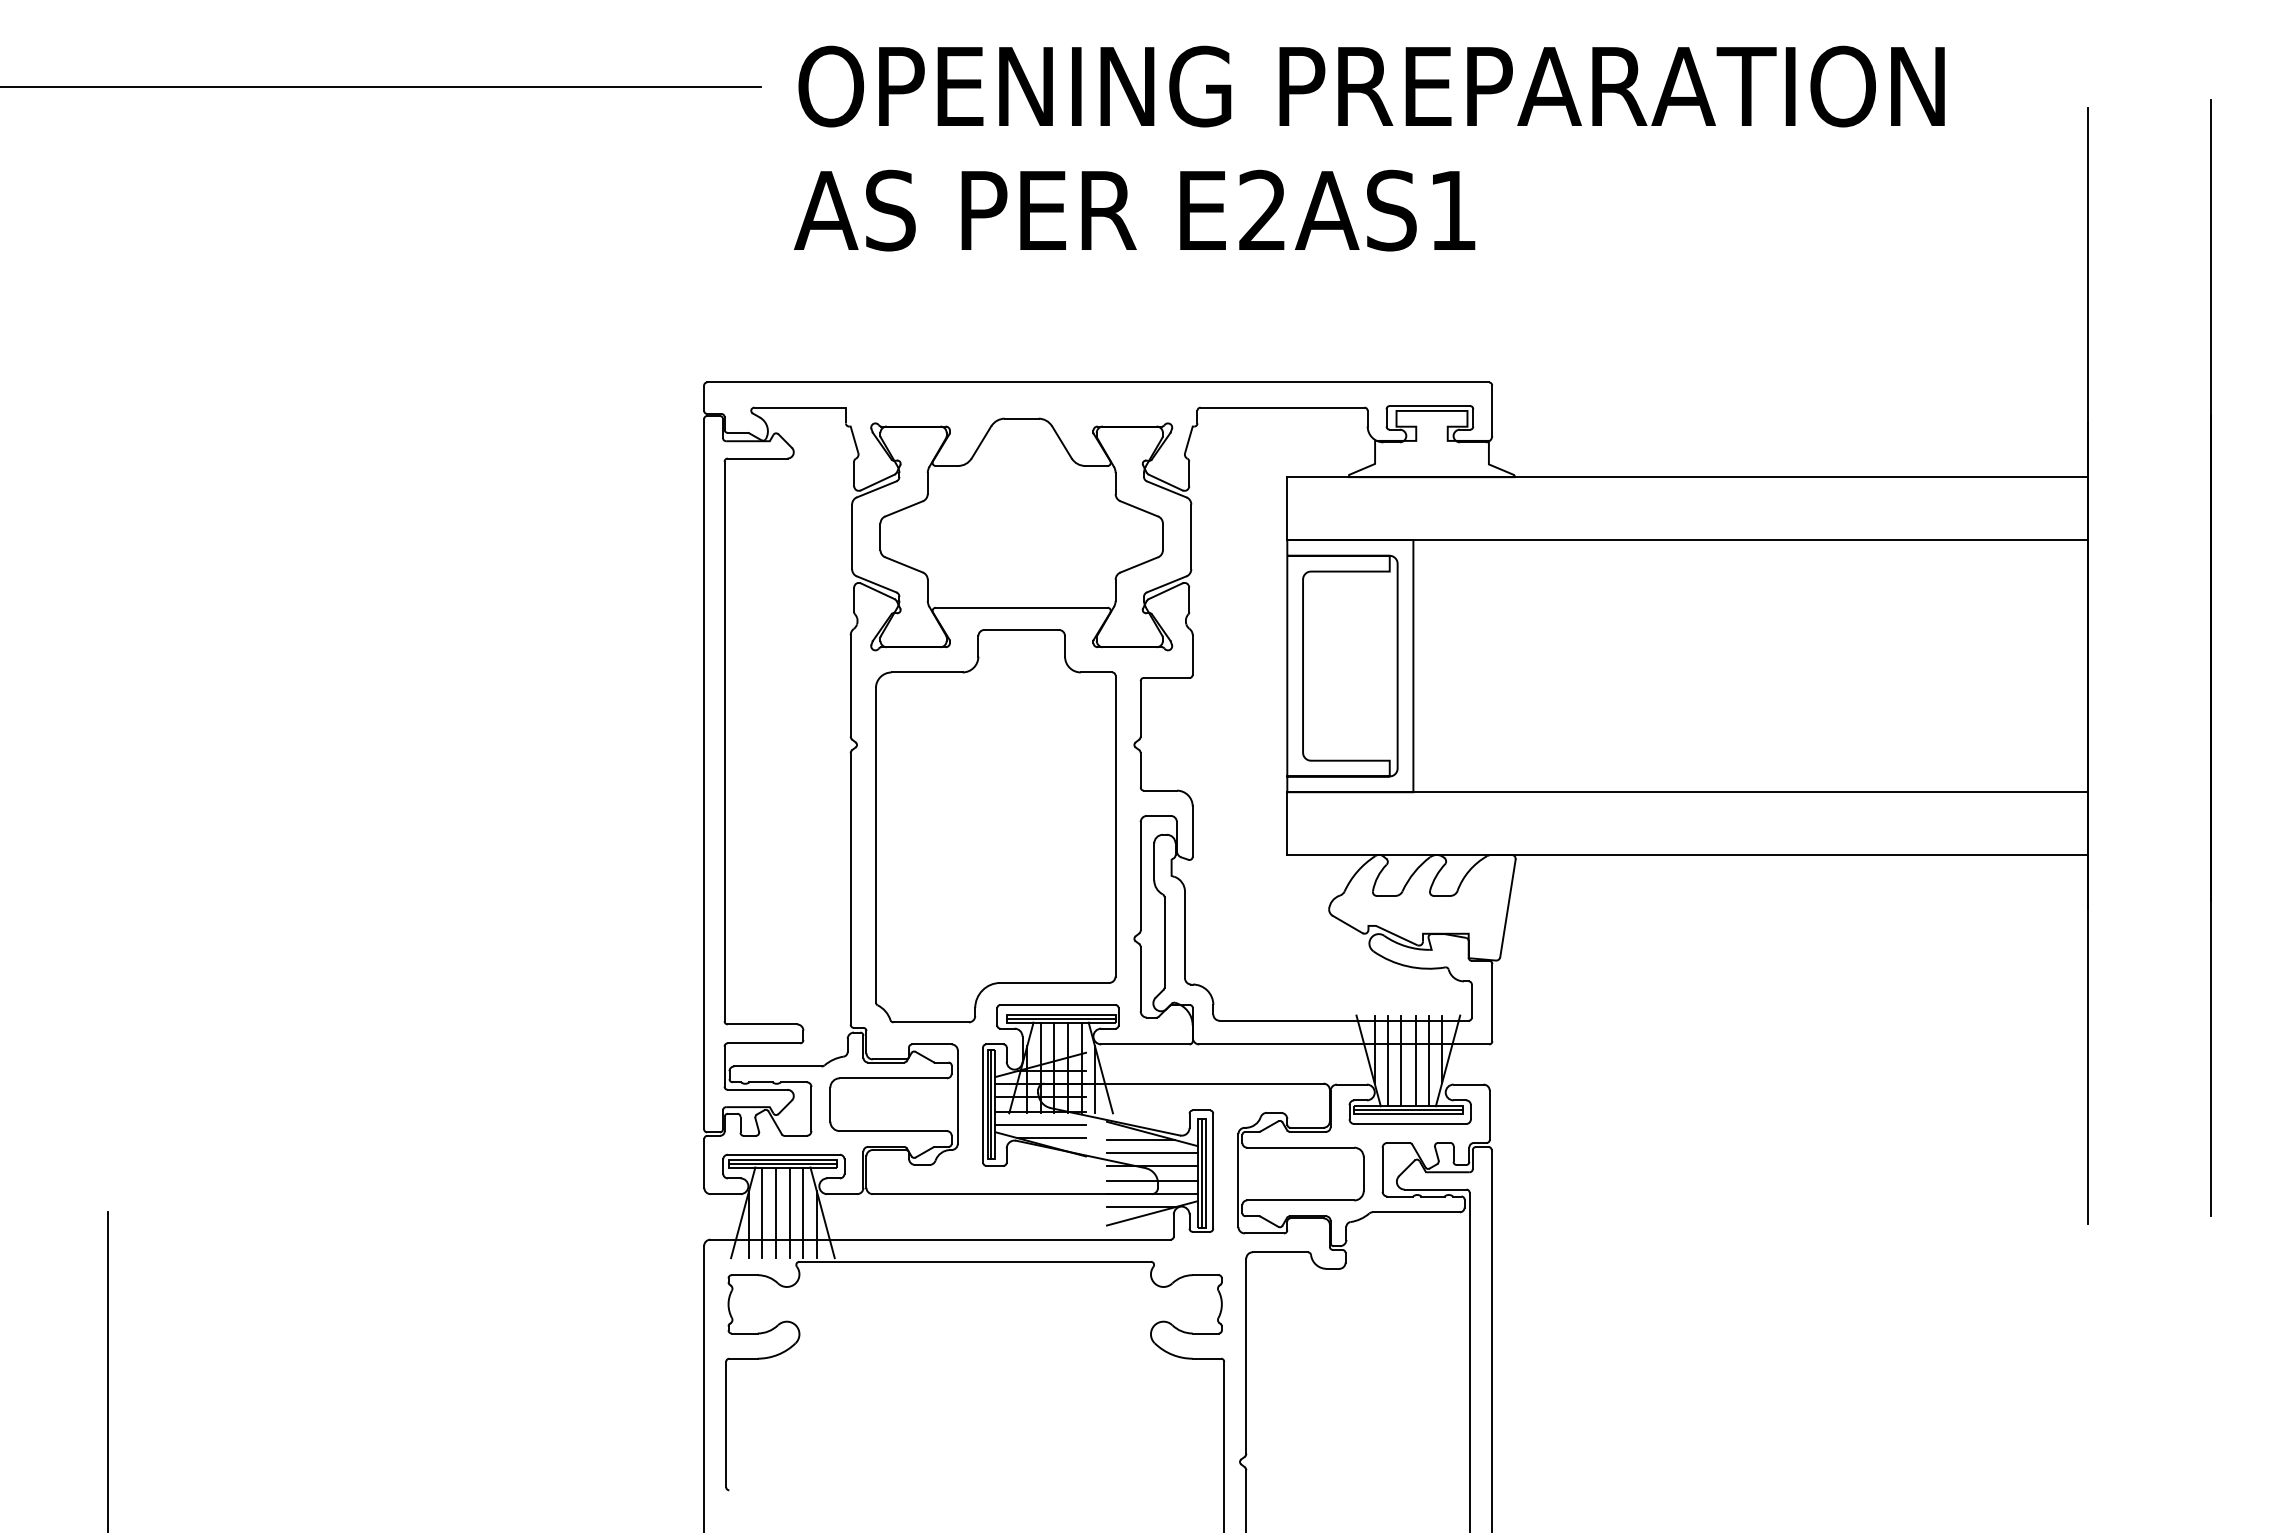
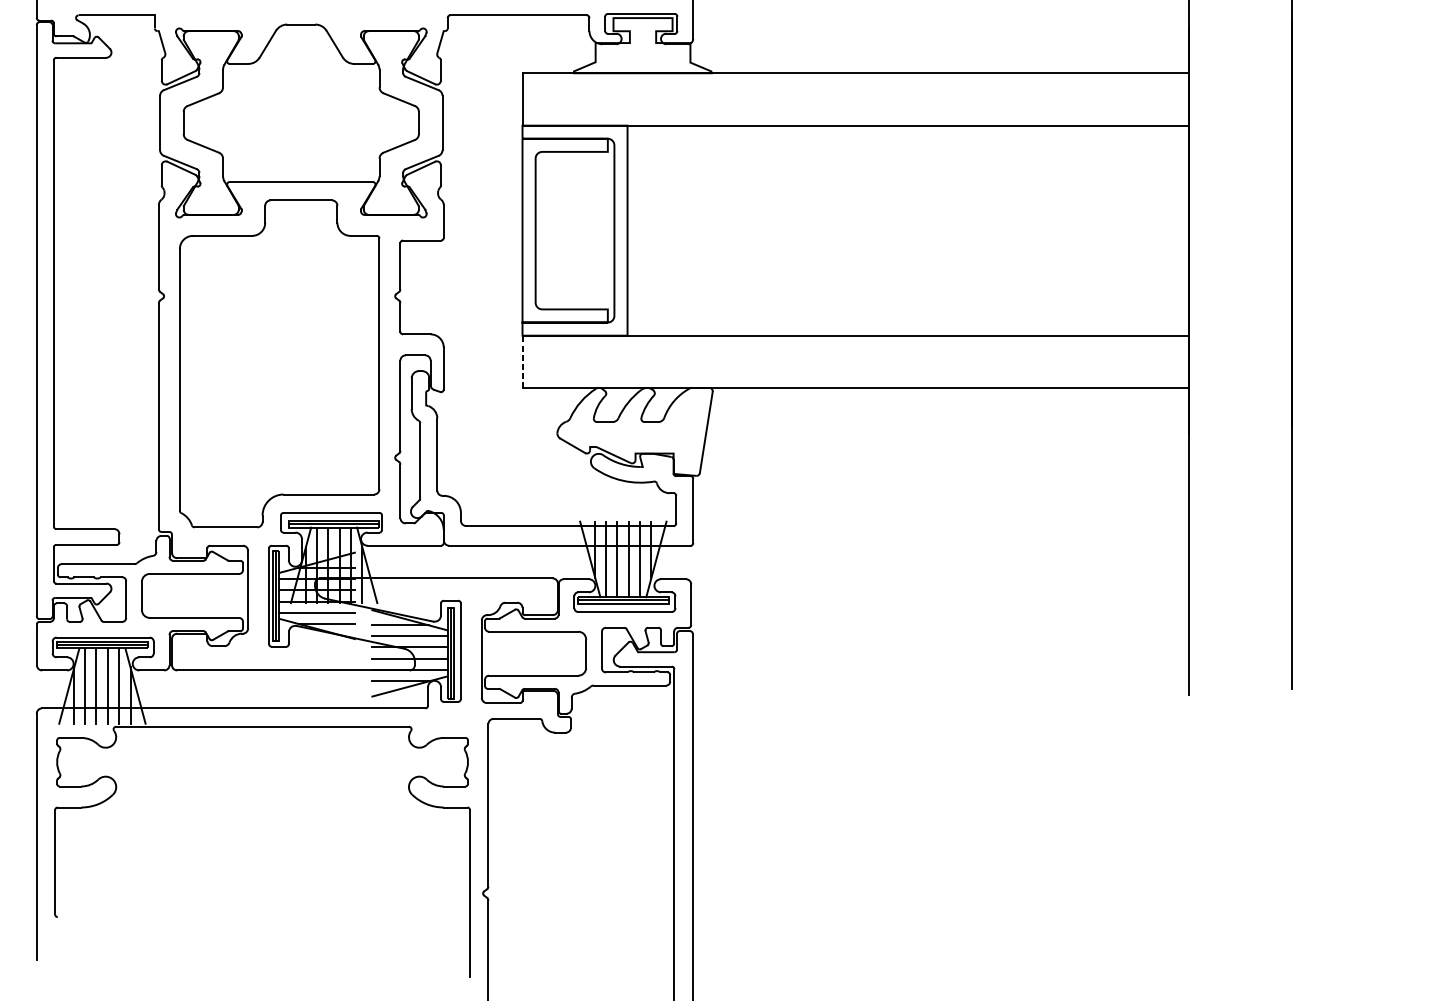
line: (1287, 823) -> (522, 361), solid -> dashed

